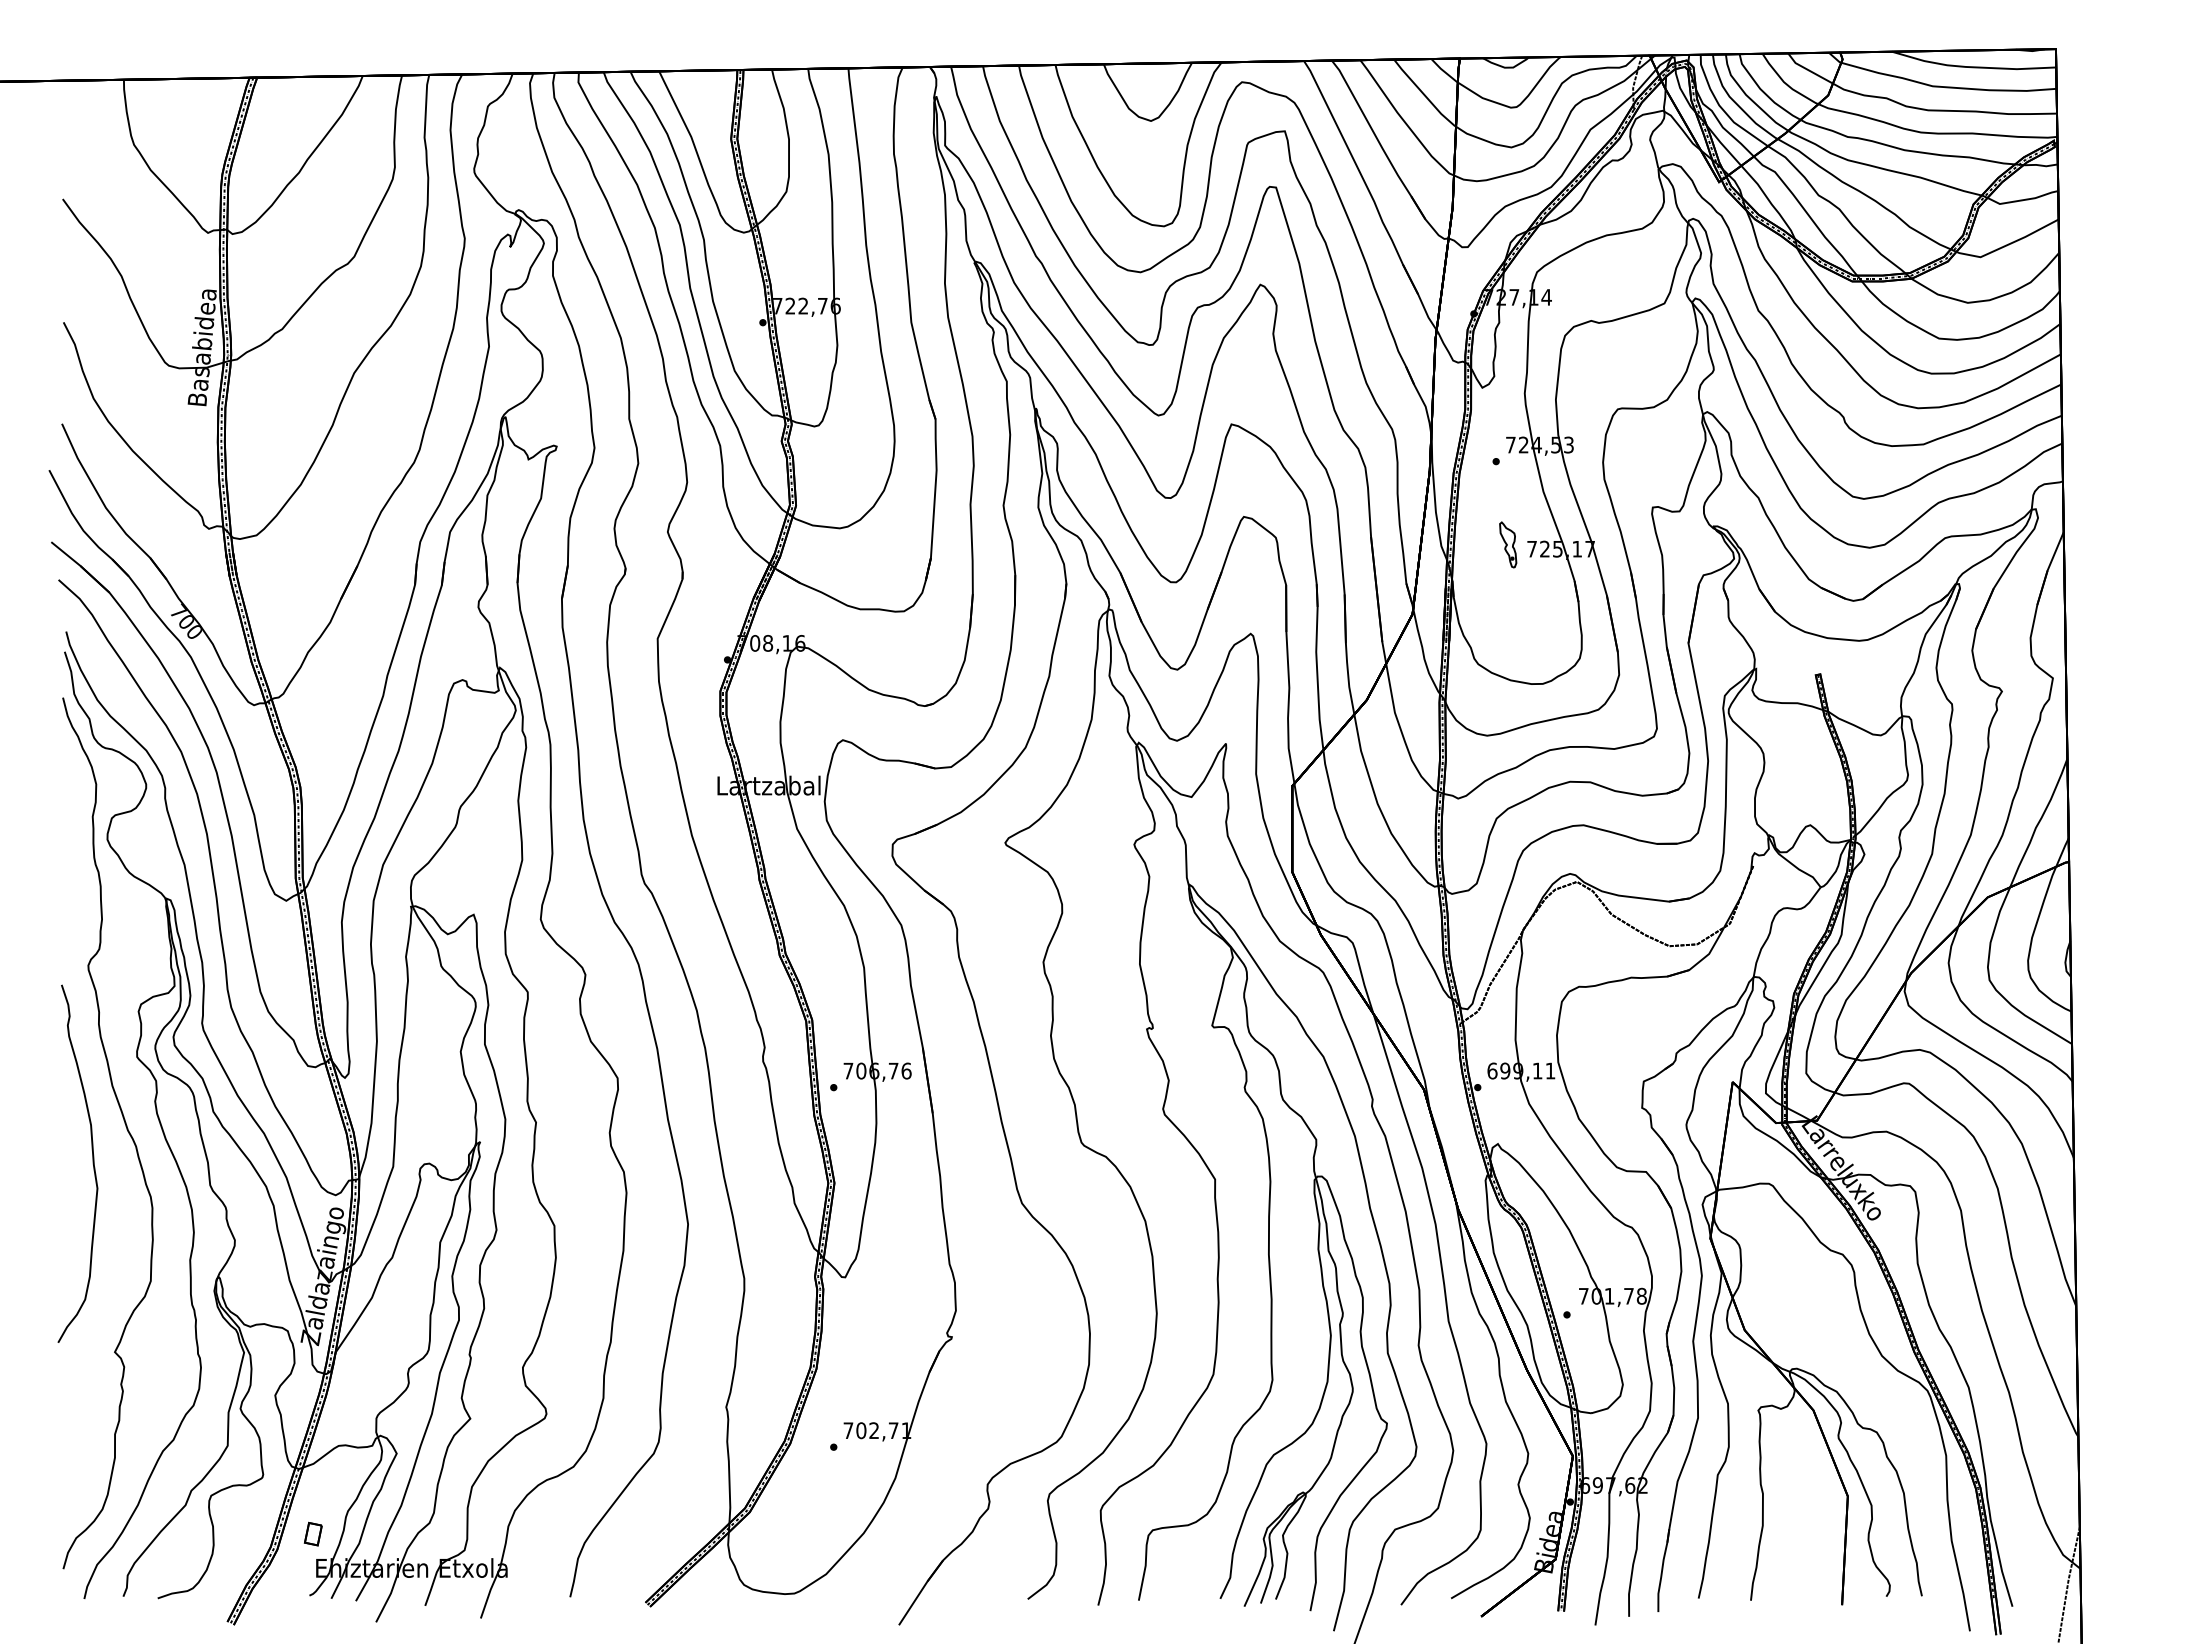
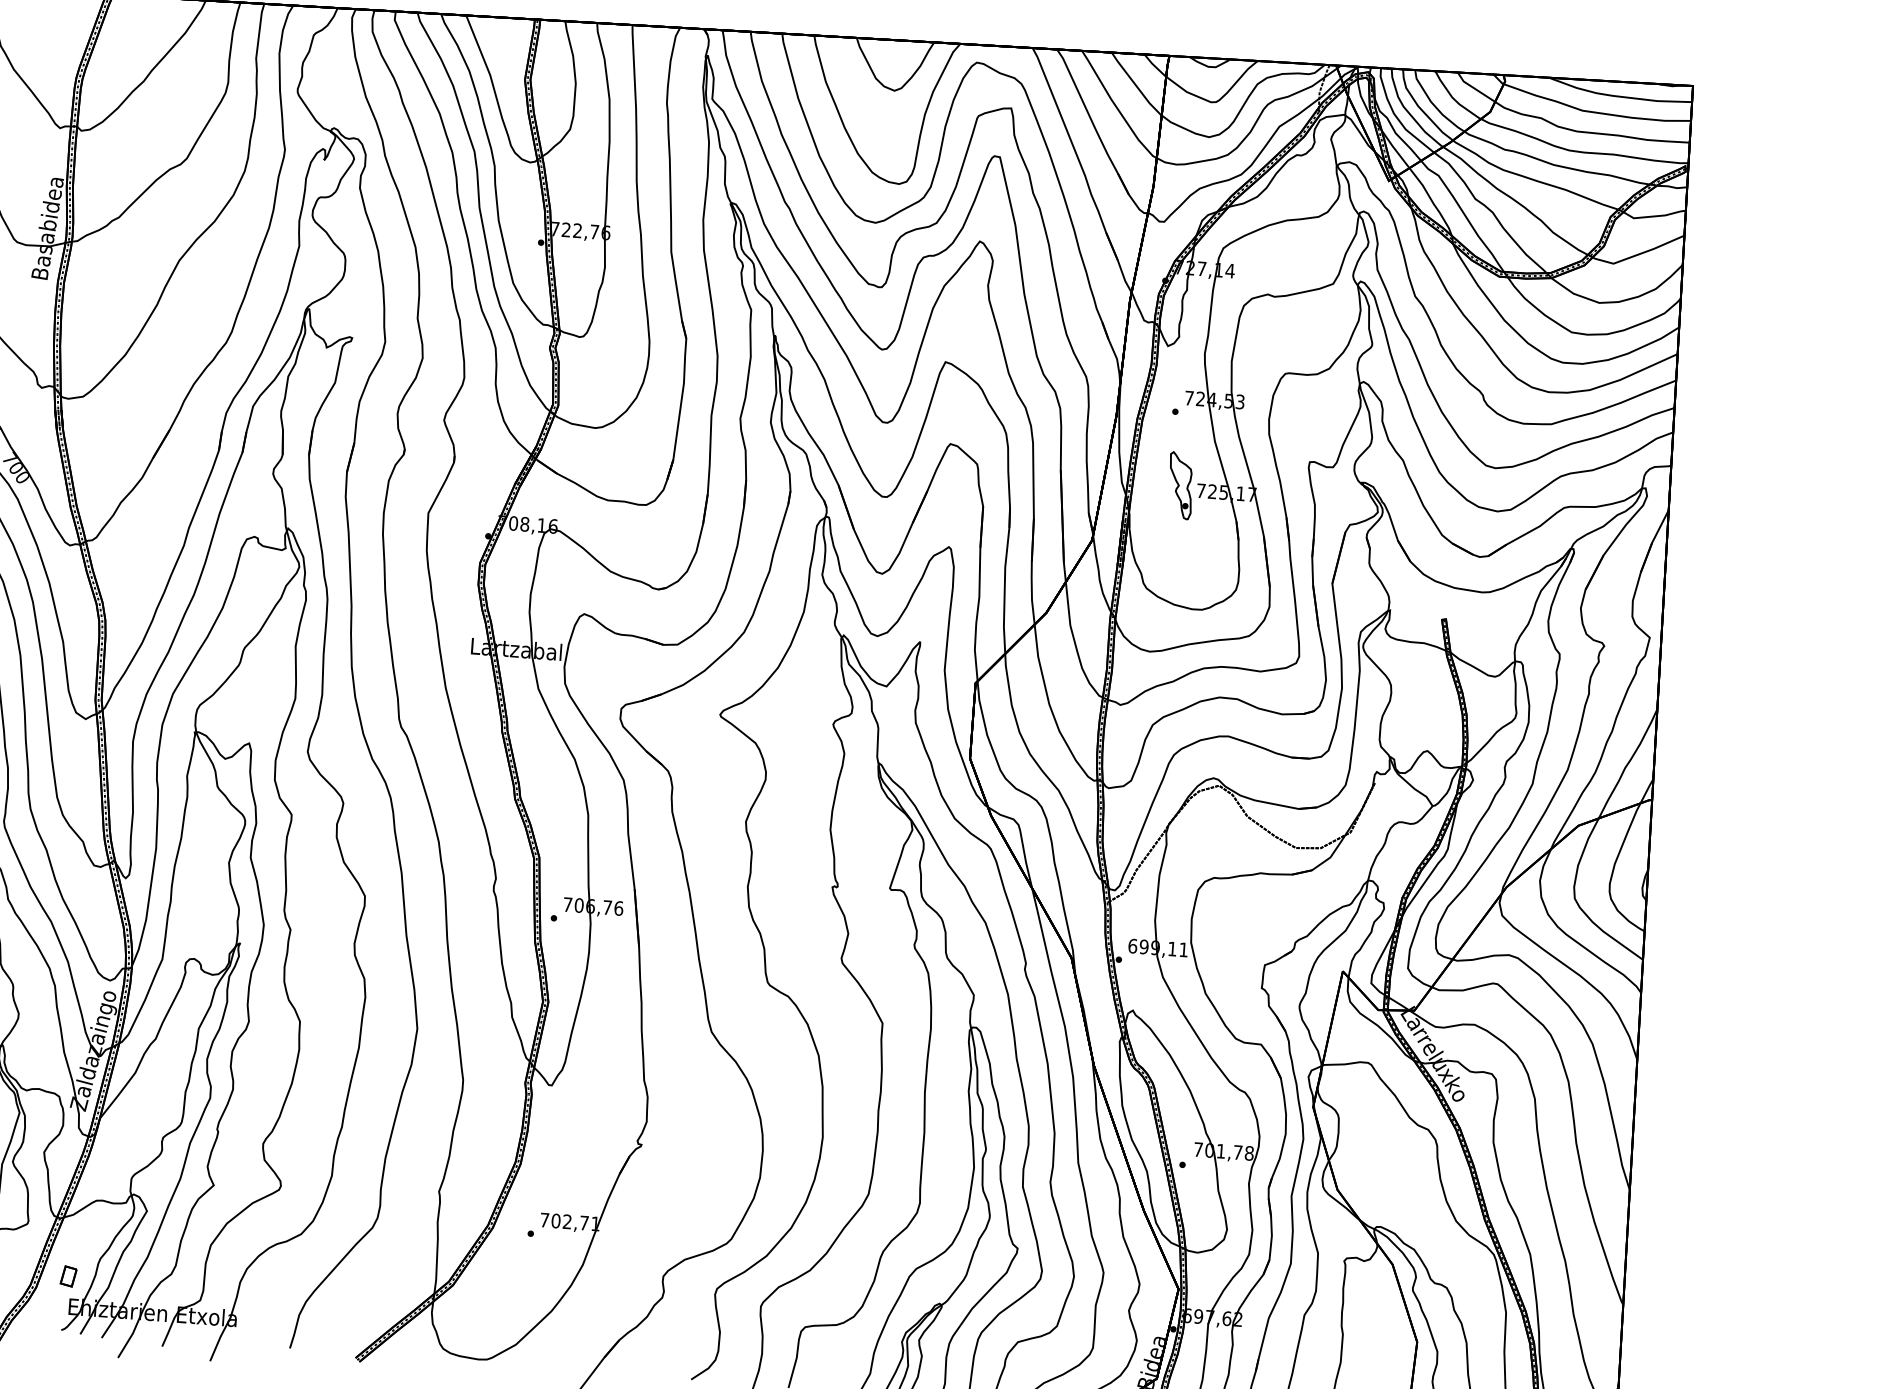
part: (1507, 544) -> (1179, 485), size x1.67

